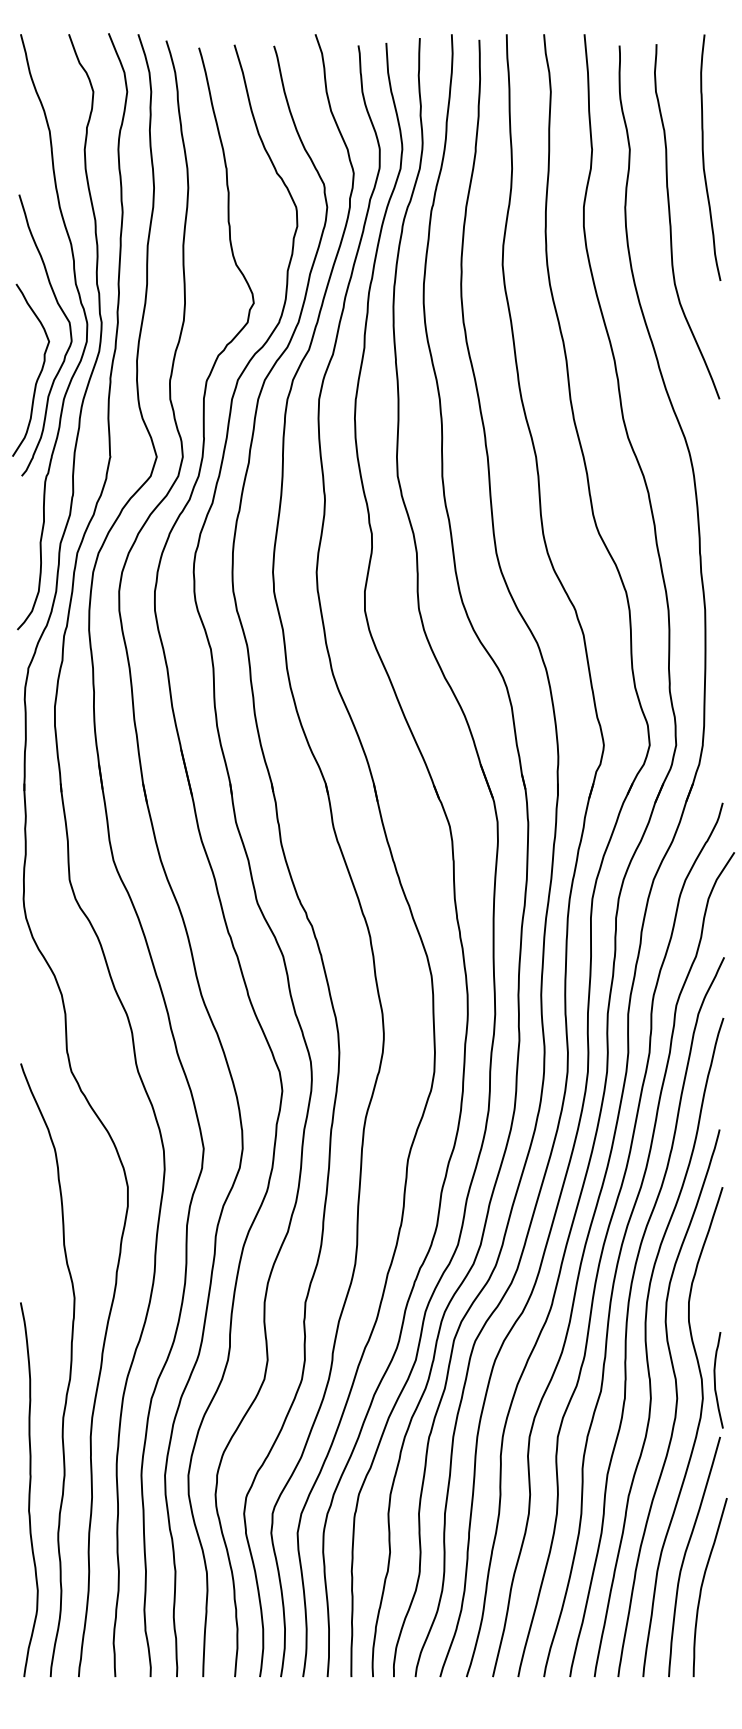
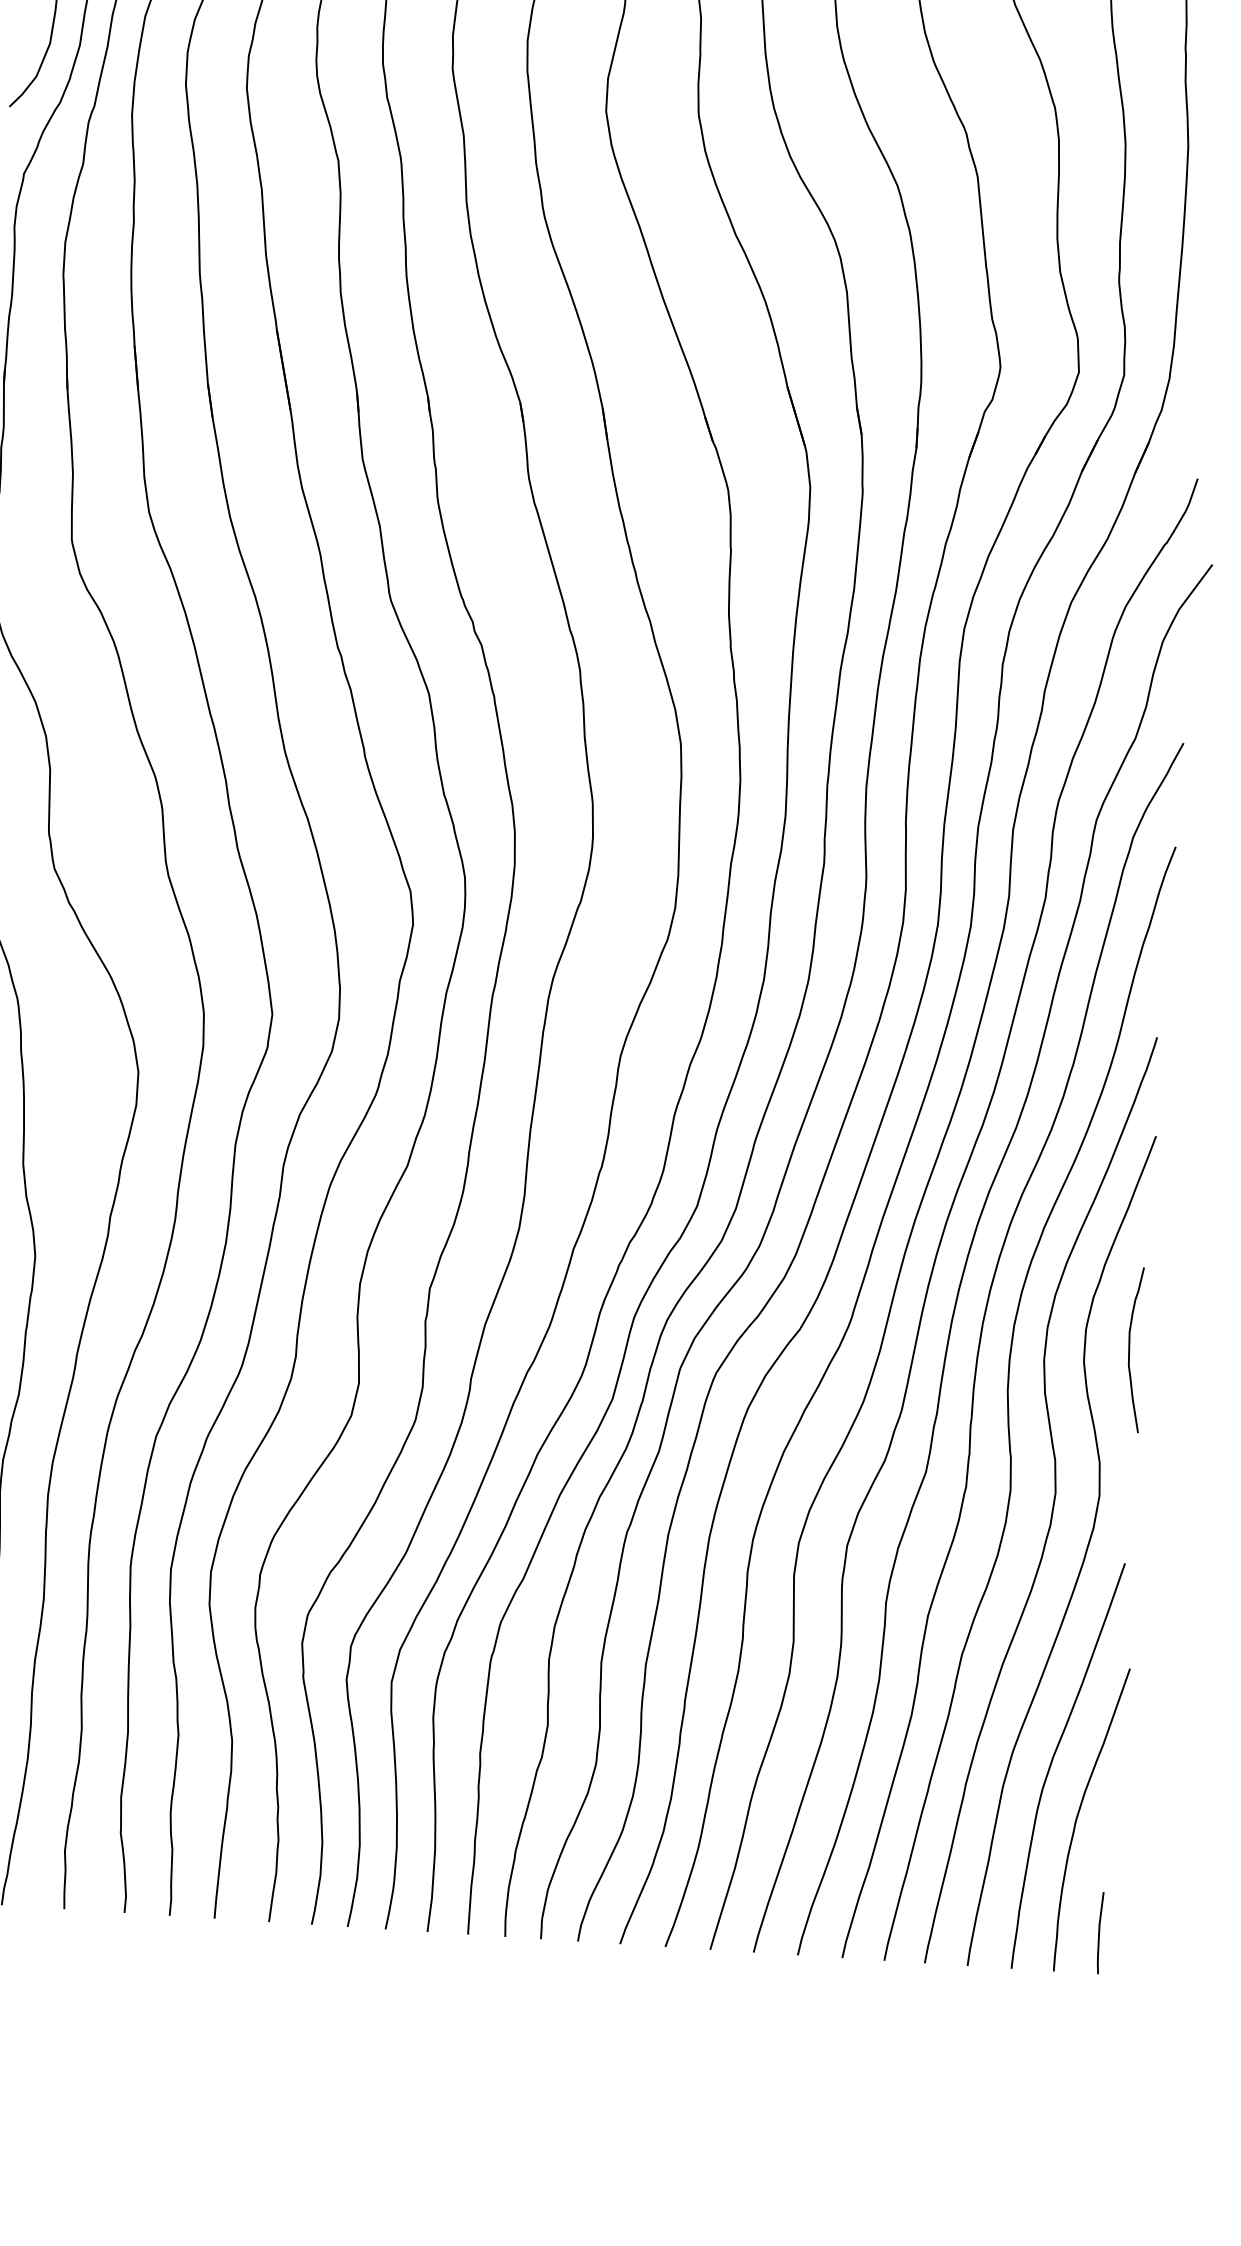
curve: (715, 1380) -> (1130, 1349), moved
line: (718, 1653) -> (1098, 1933), added

